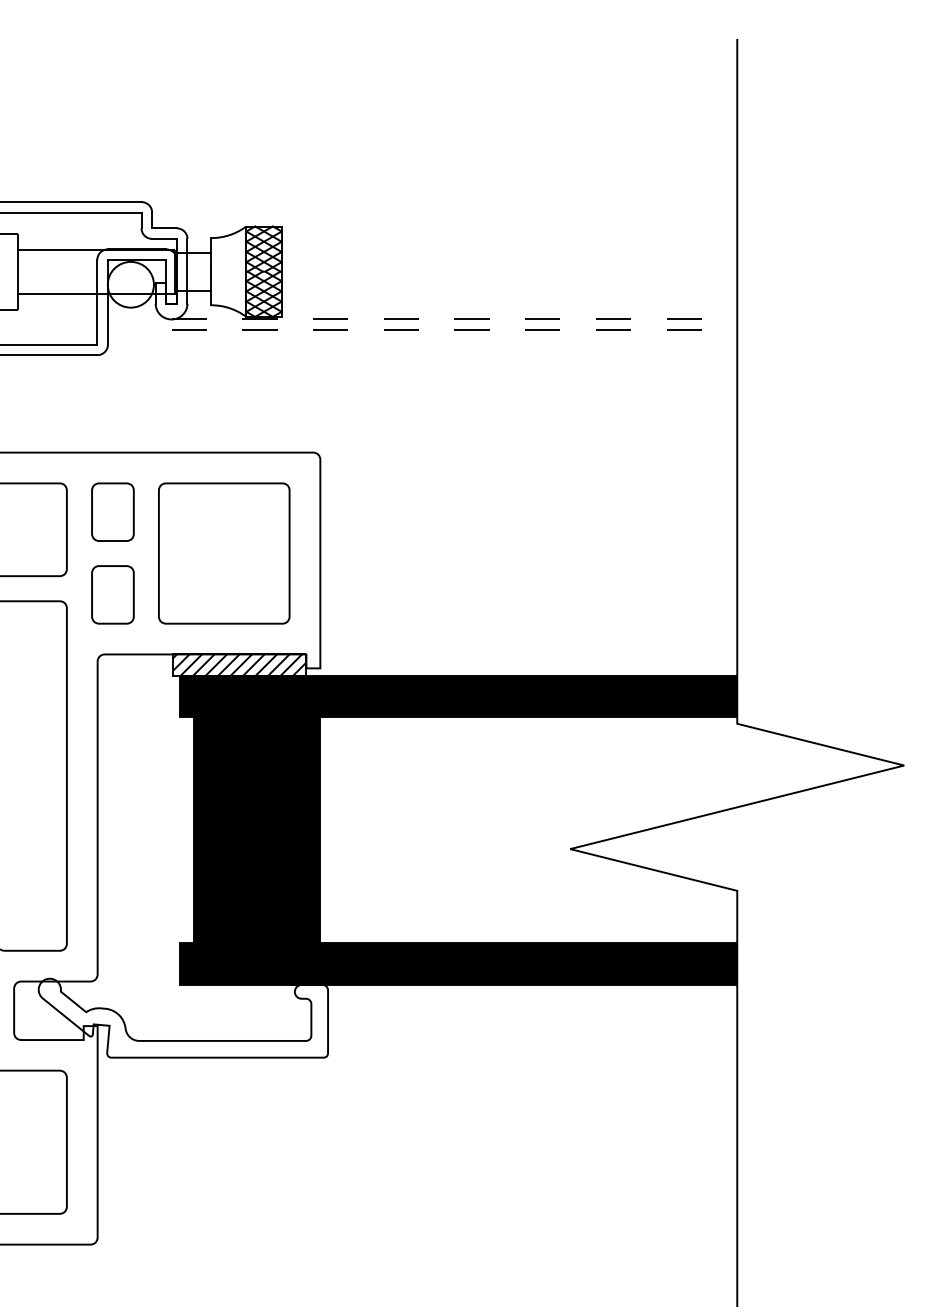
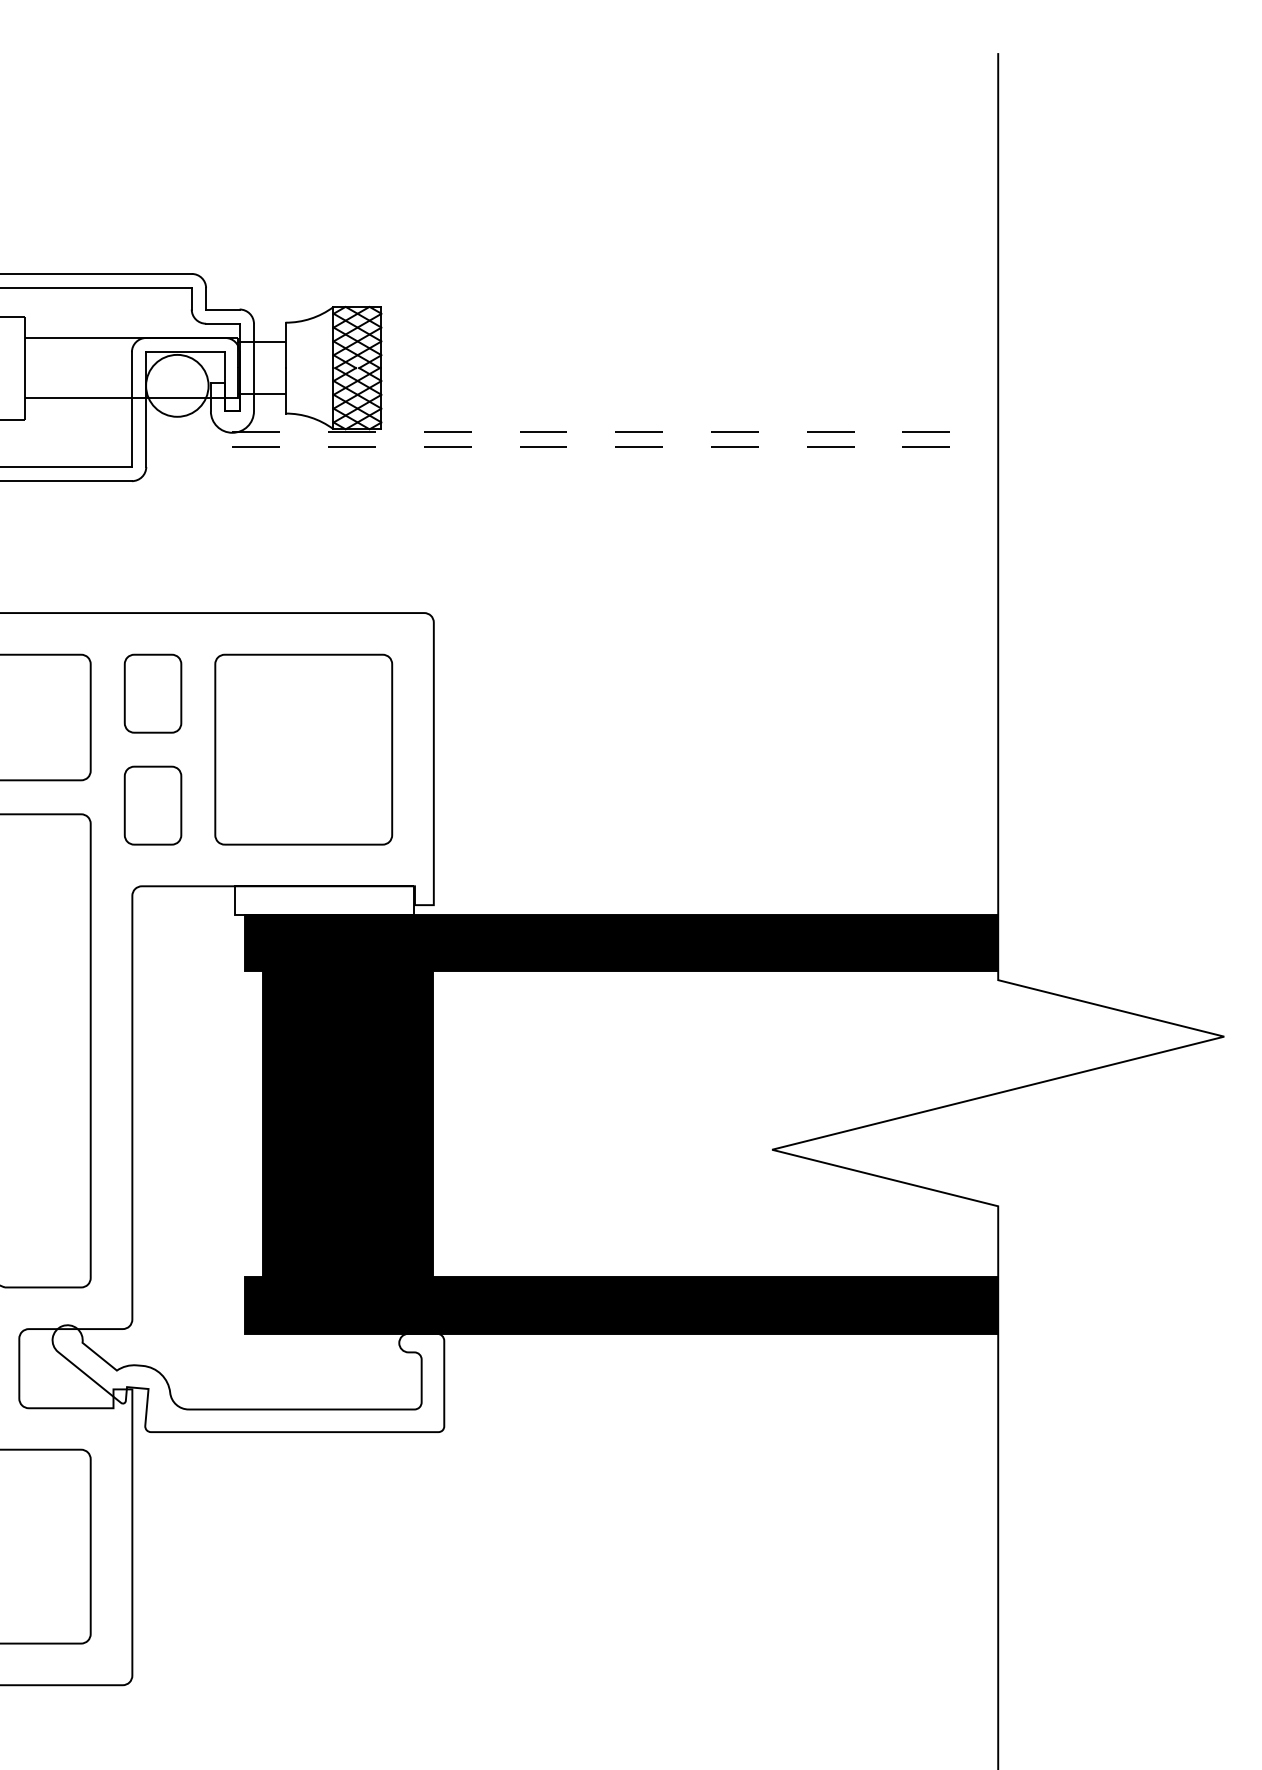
hatch: (239, 664) -> (324, 900), removed

